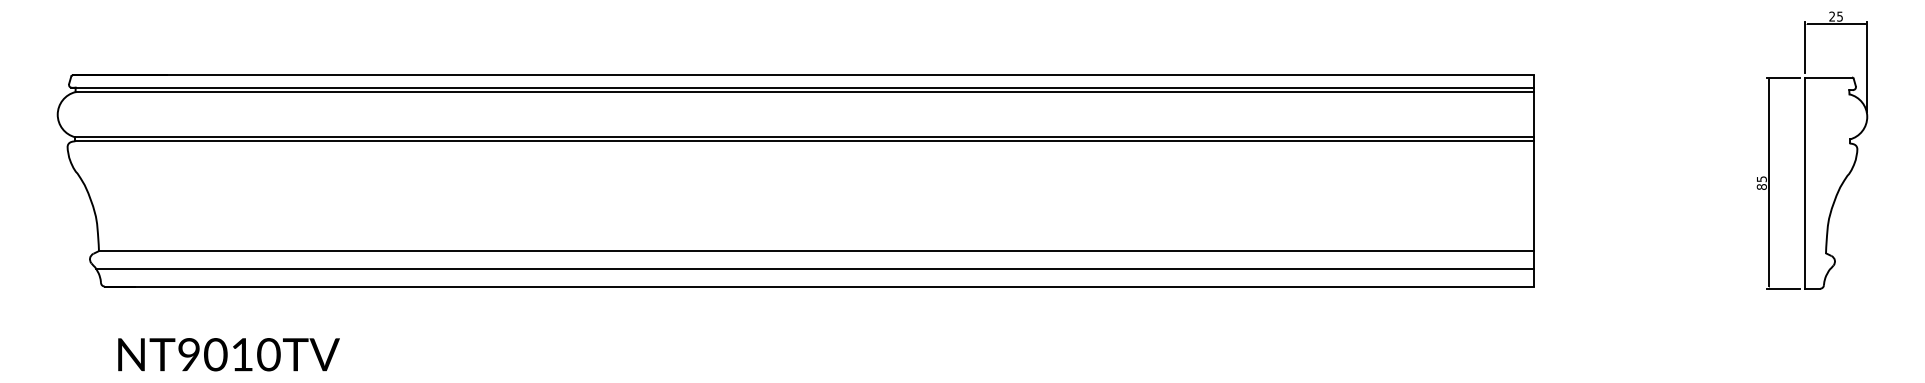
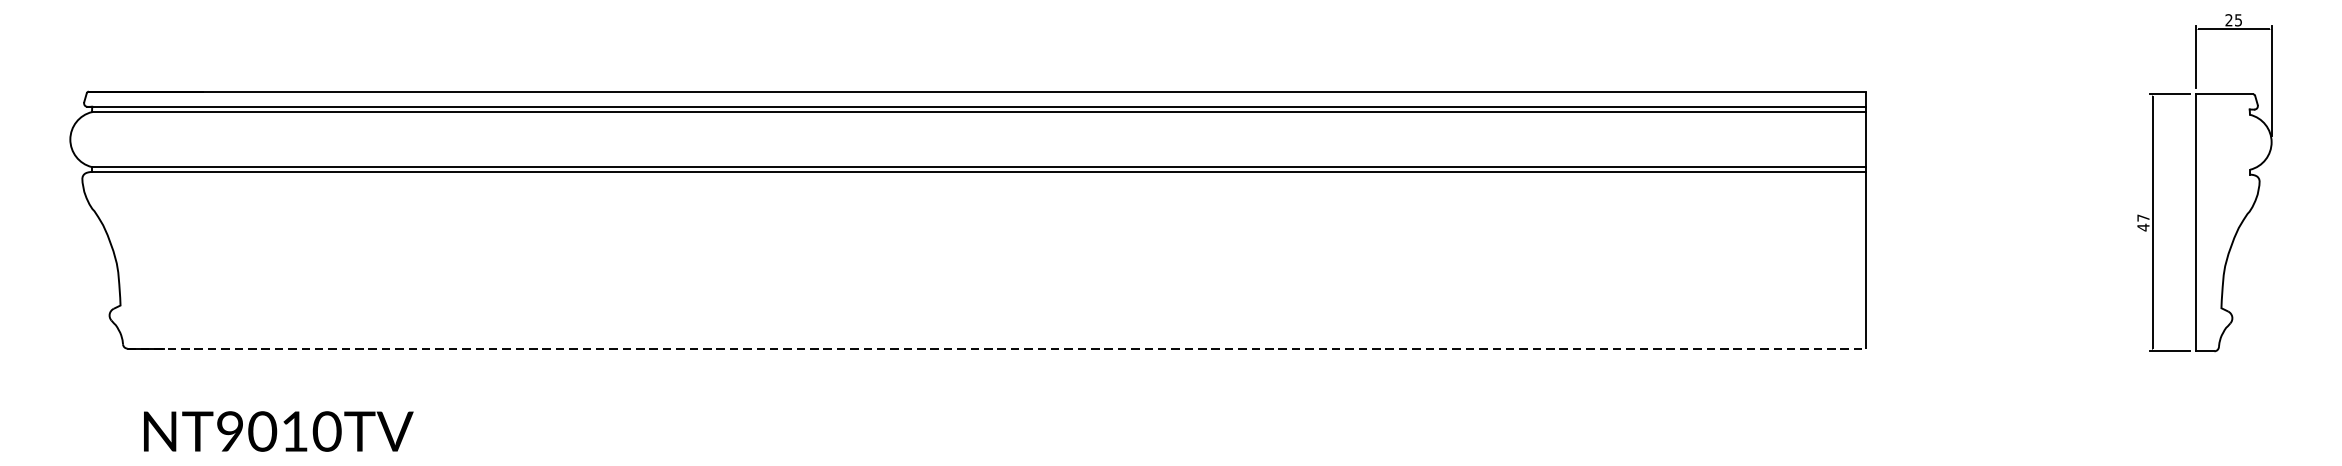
text: (1761, 183) -> (2142, 223), 85 -> 47
line: (816, 251) -> (993, 305), removed
line: (815, 269) -> (992, 327), removed
line: (819, 286) -> (997, 348), solid -> dashed

